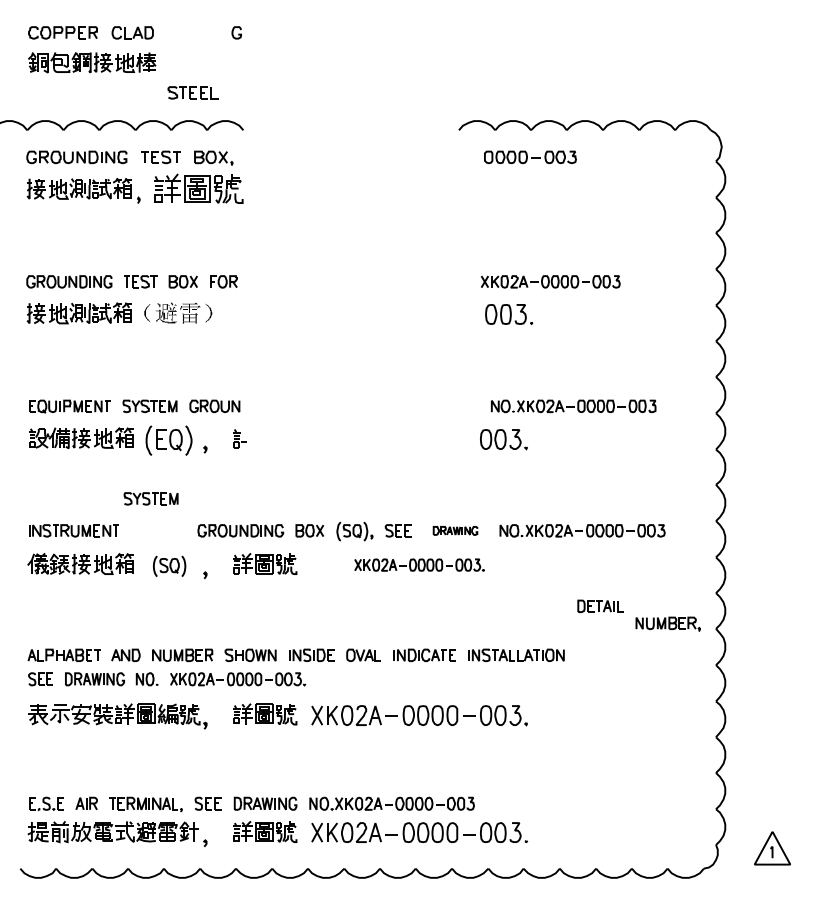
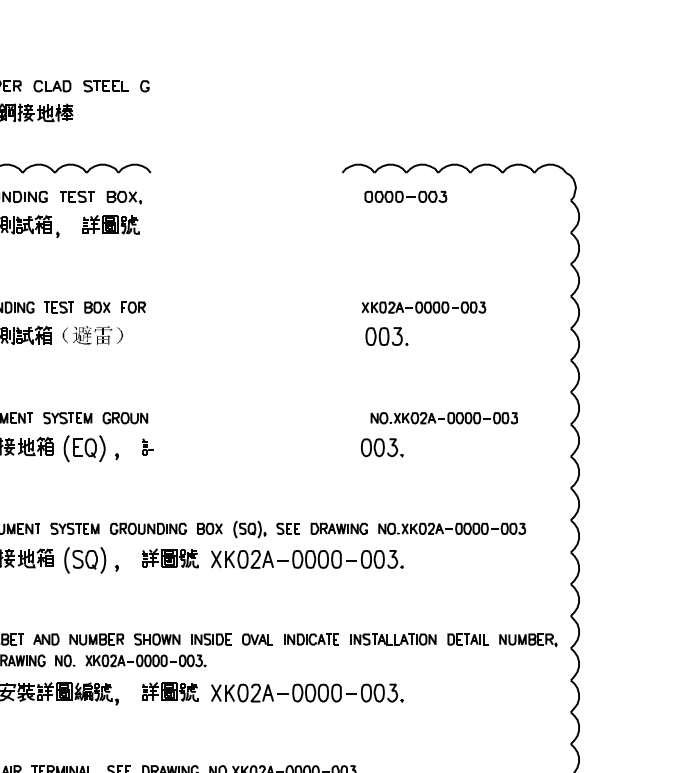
part: (192, 92) -> (105, 85), moved
part: (198, 188) -> (110, 224), size x0.71
part: (150, 498) -> (74, 528), moved
part: (455, 530) -> (339, 528), size x1.43
part: (419, 564) -> (307, 558), size x1.67
part: (169, 566) -> (85, 560), size x1.43
part: (600, 605) -> (468, 638), moved
part: (667, 623) -> (527, 639), moved

